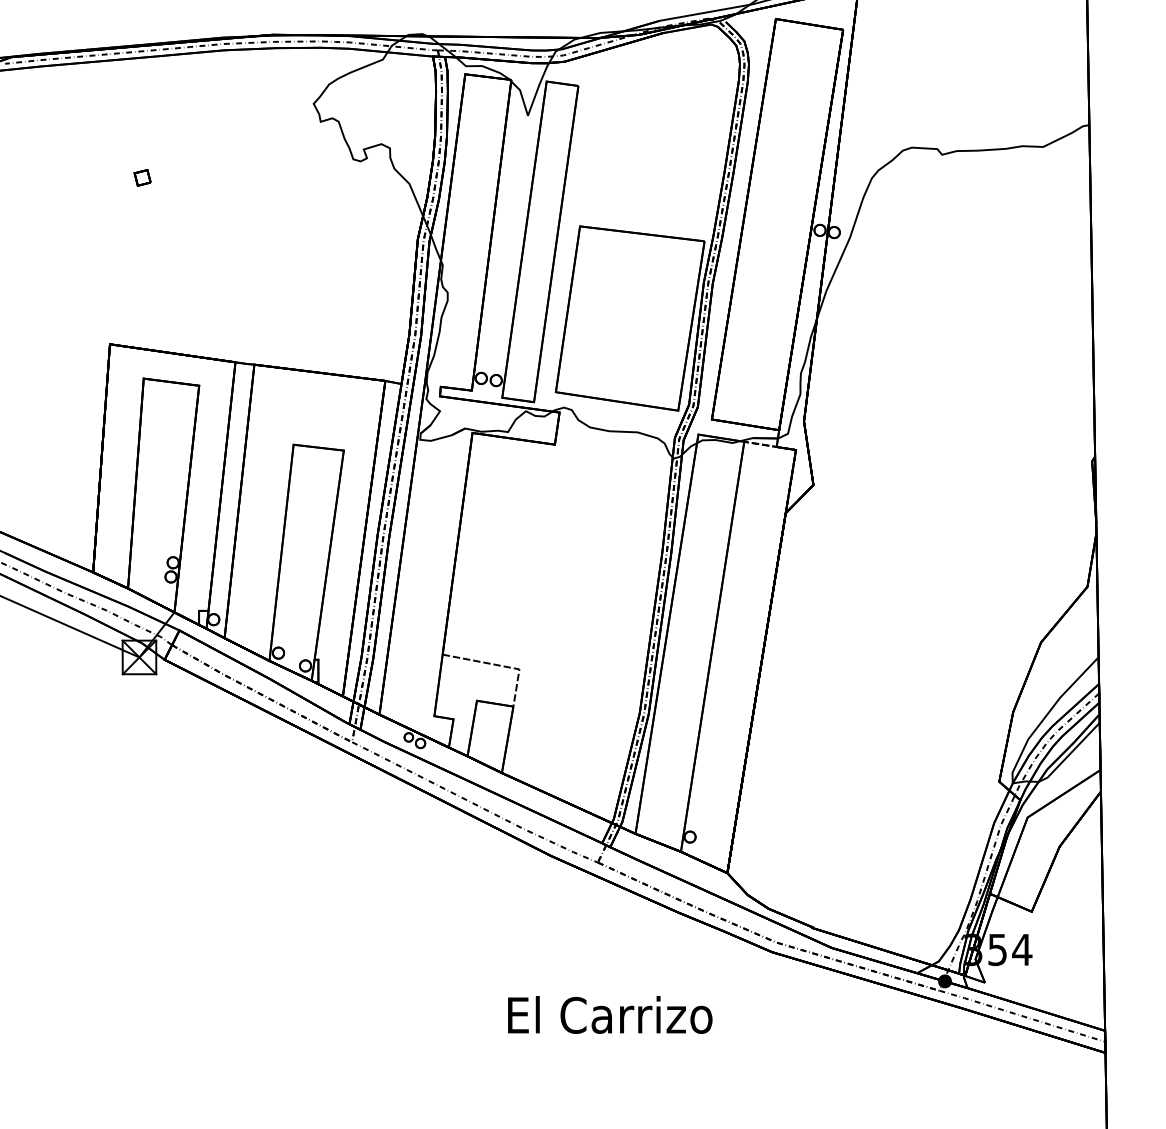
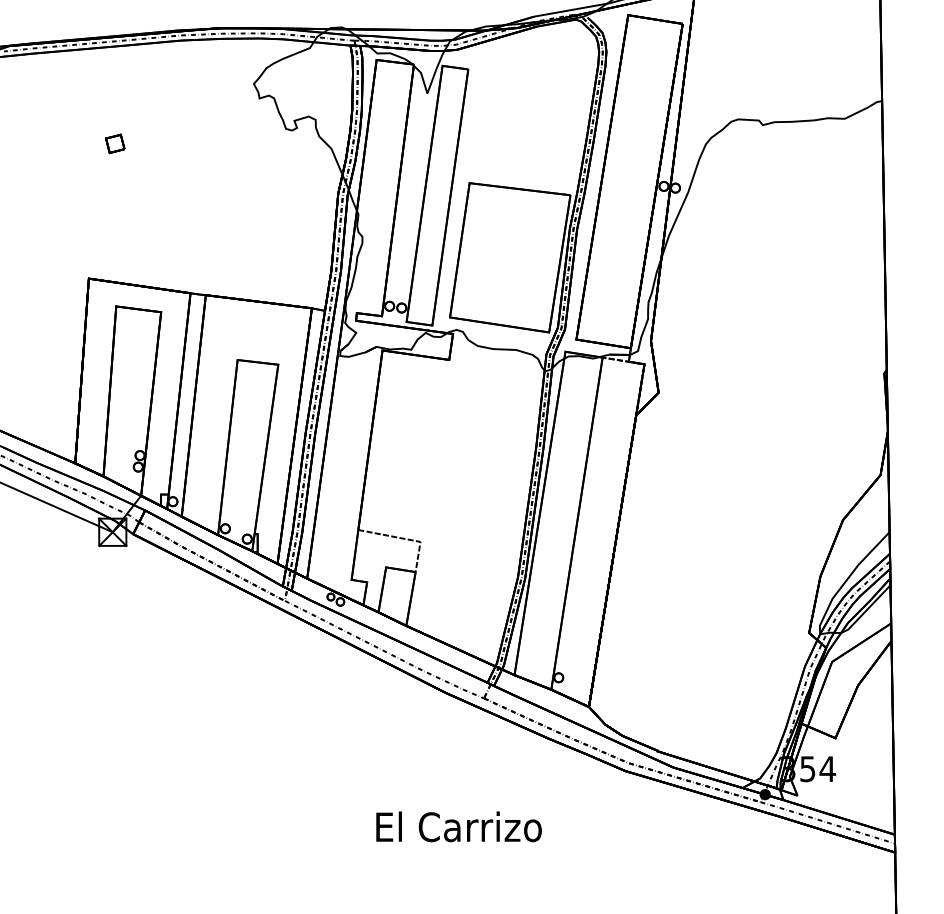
part: (142, 177) -> (115, 143), size x1.43
text: (609, 1014) -> (458, 826), moved

